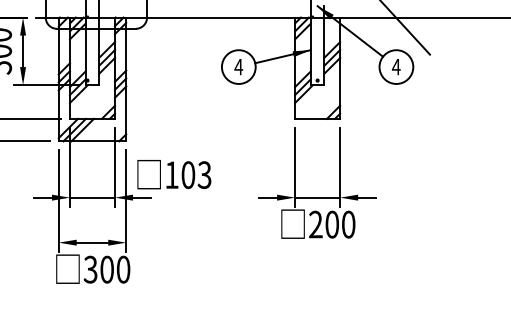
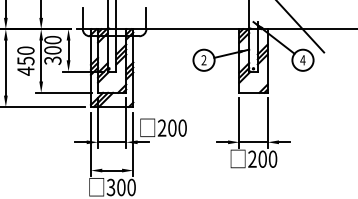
text: (237, 67) -> (203, 60), 4 -> 2
text: (186, 174) -> (171, 127), 103 -> 200

